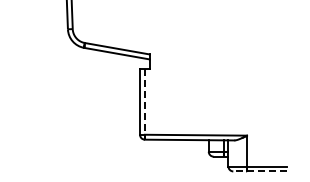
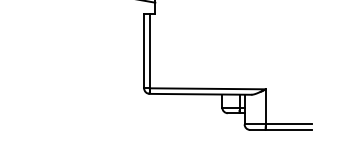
line: (144, 102) -> (149, 51), dashed -> solid
line: (259, 171) -> (279, 130), dashed -> solid

